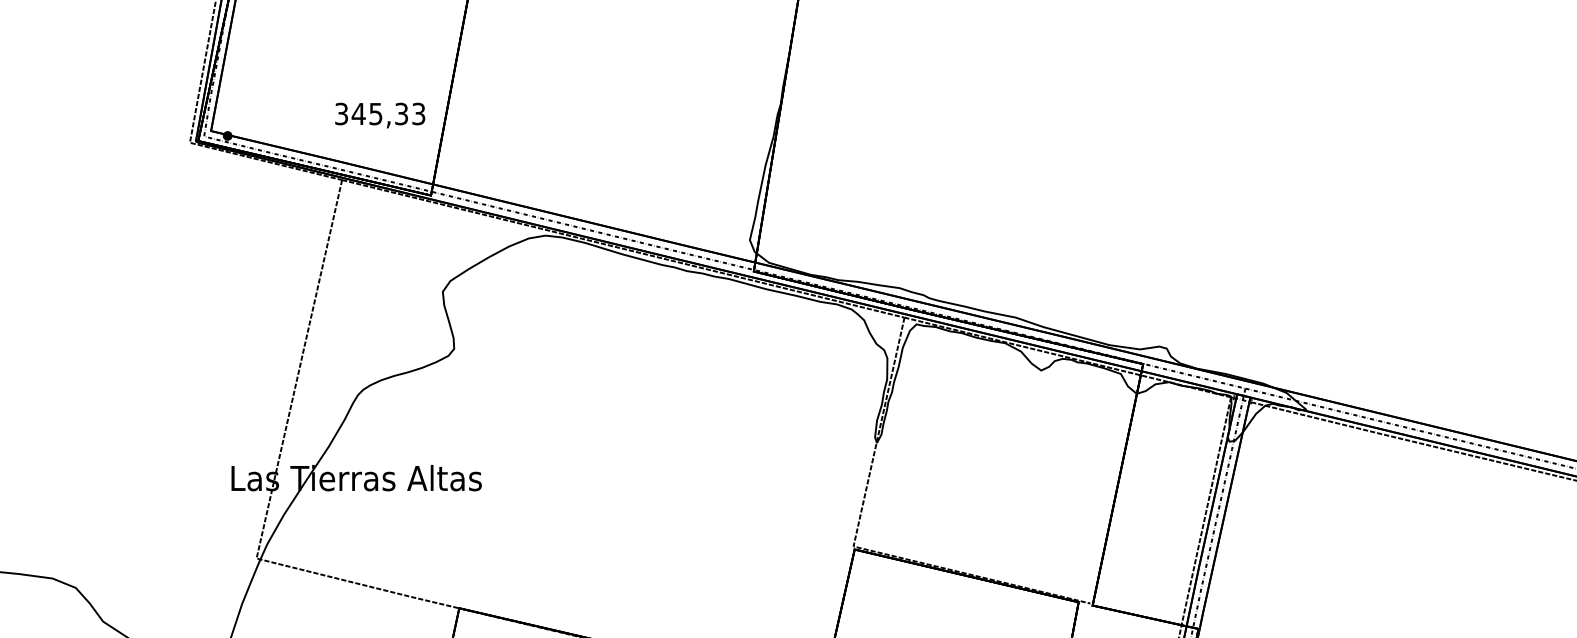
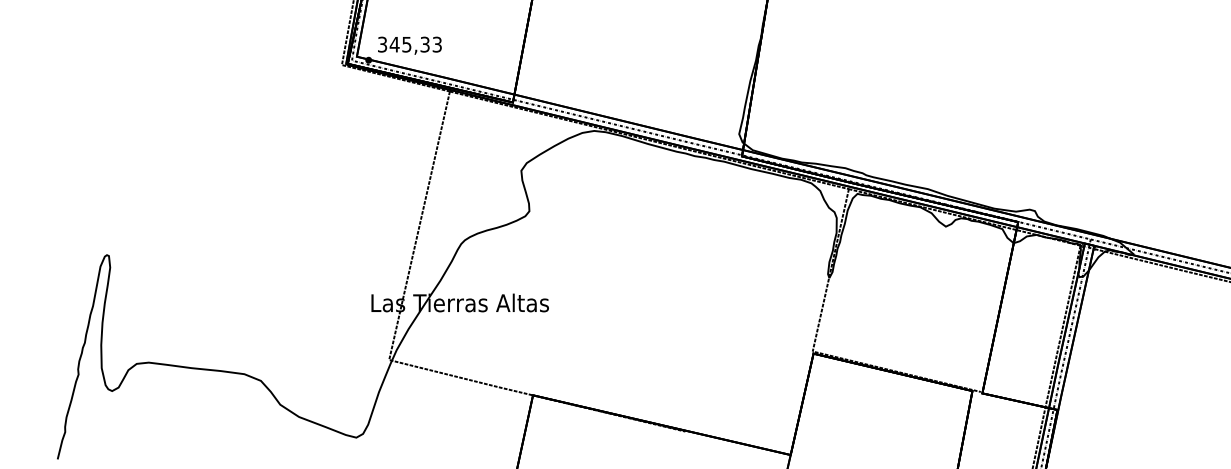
text: (379, 115) -> (409, 45), moved

